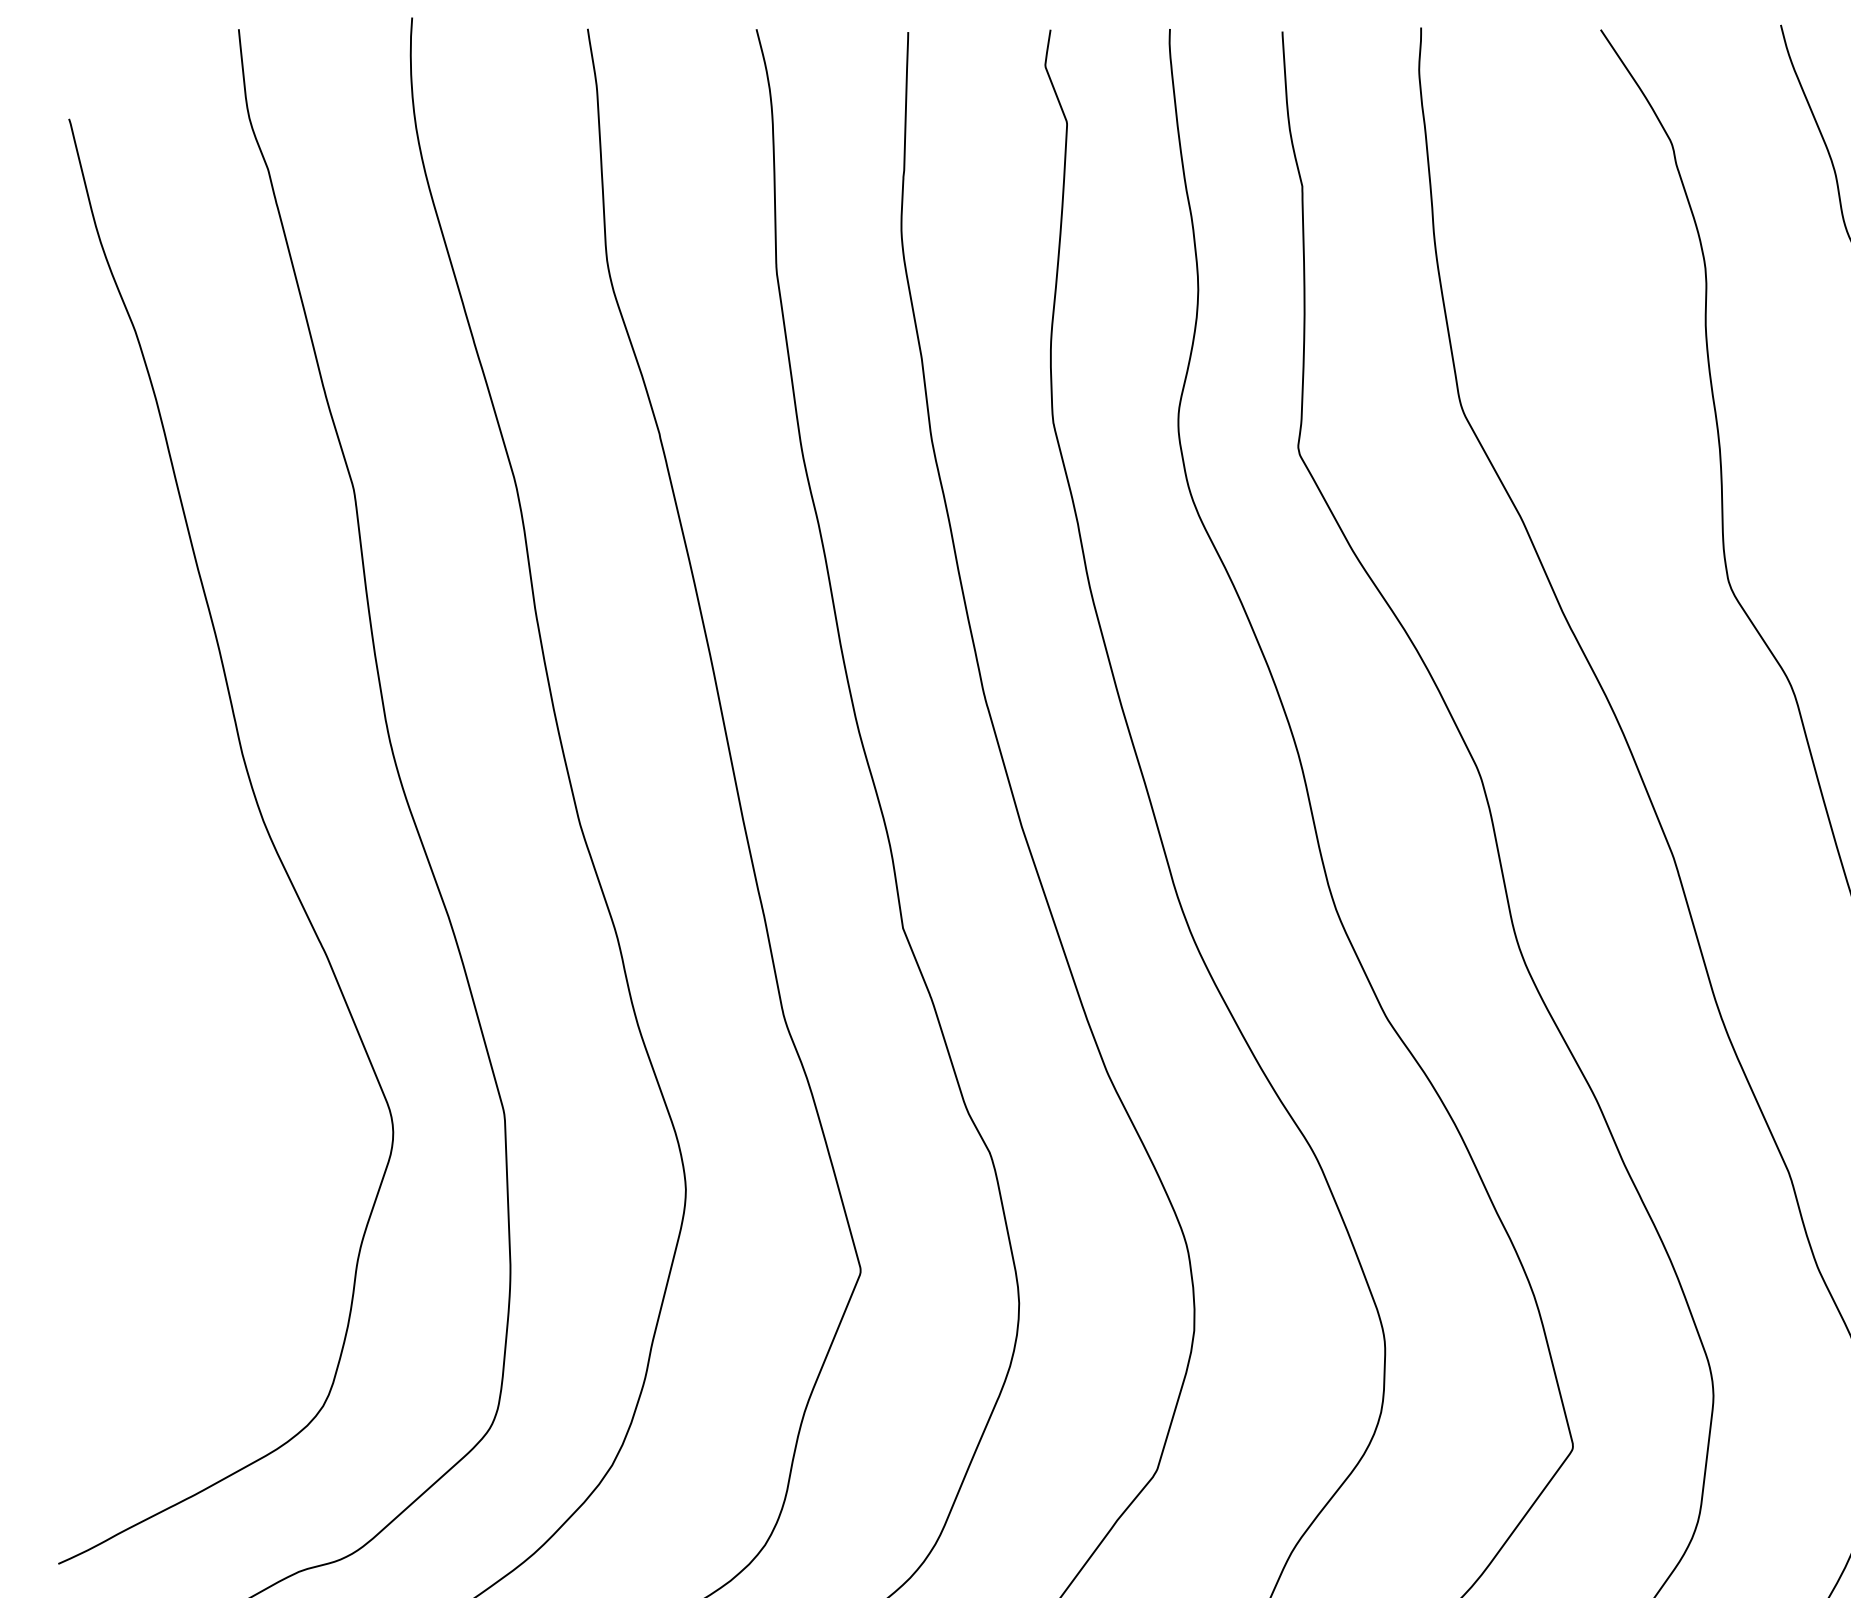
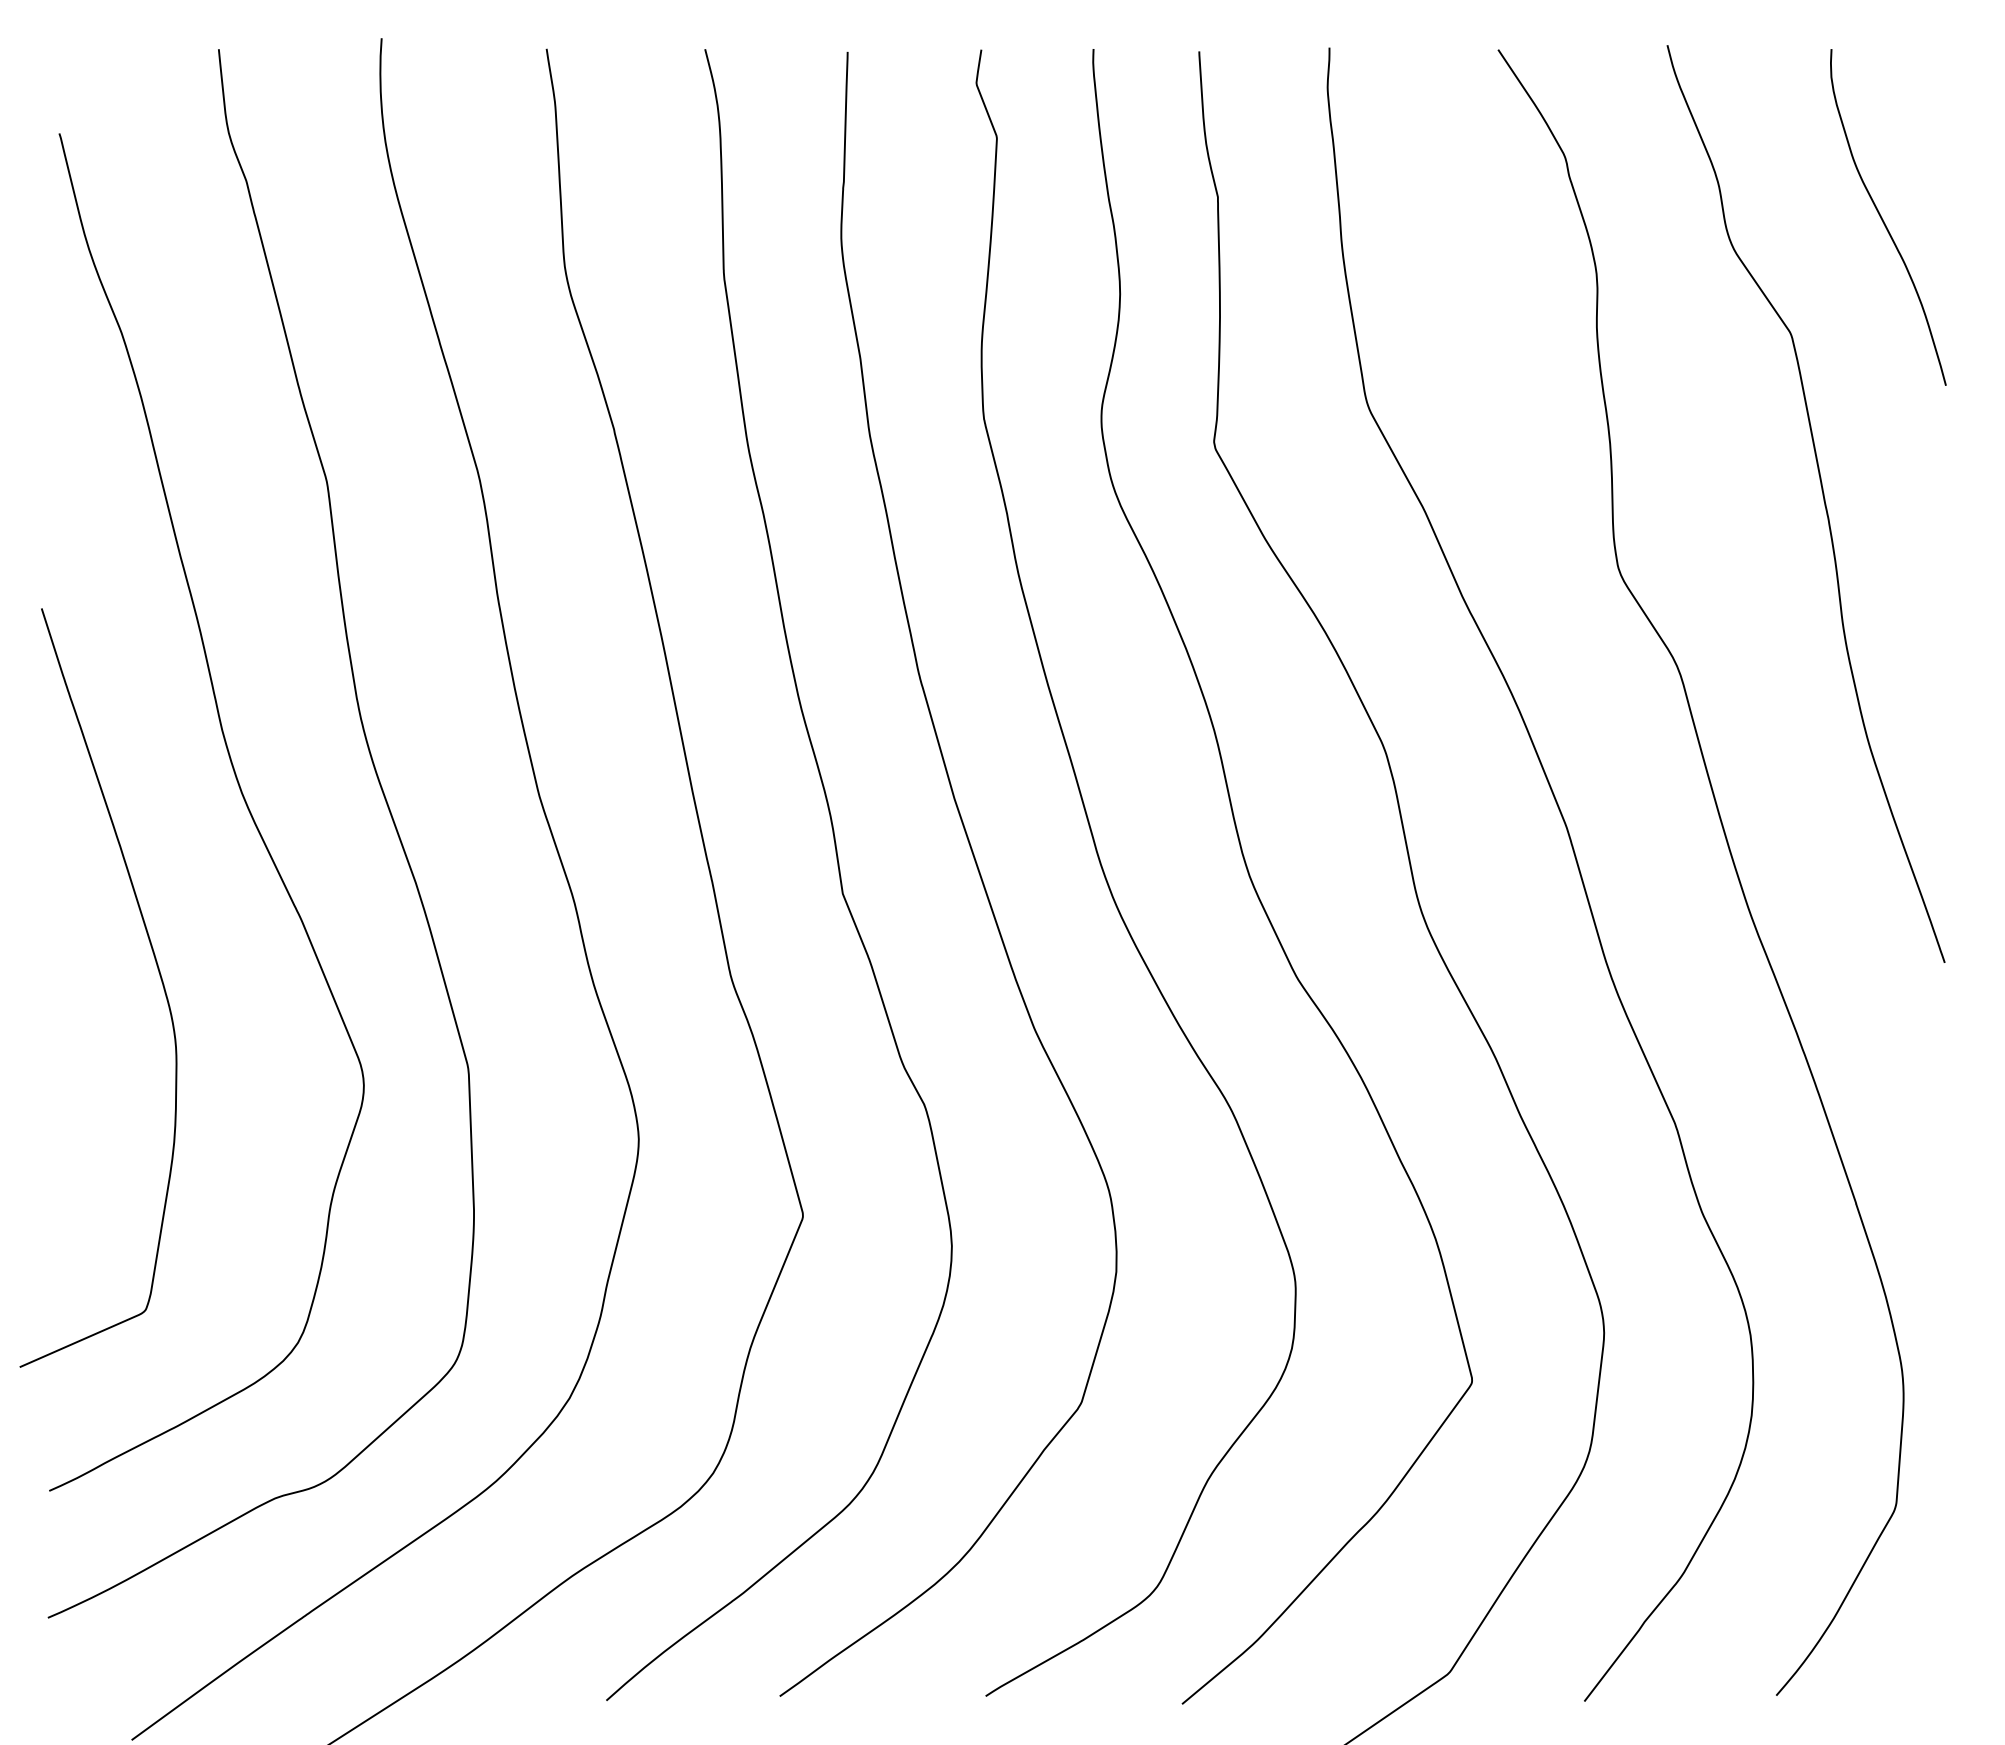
curve: (172, 1005) -> (156, 966), added

